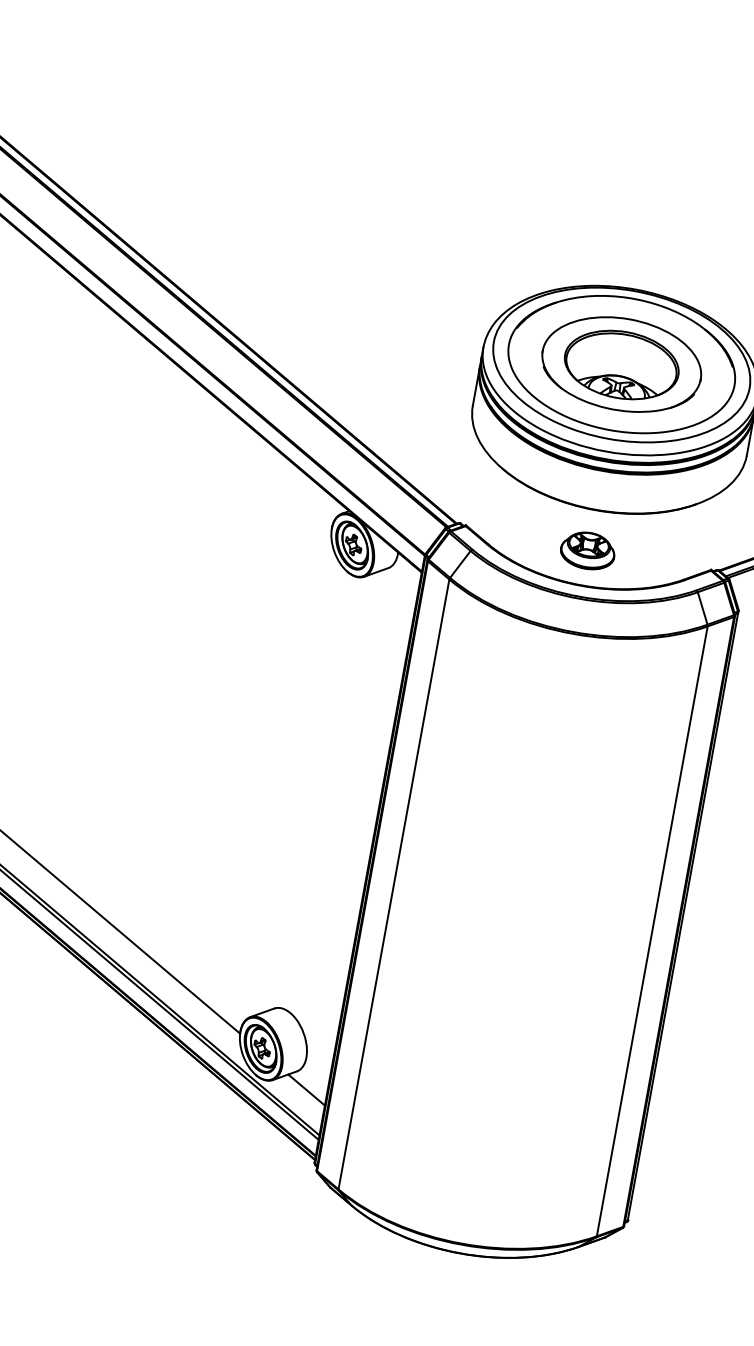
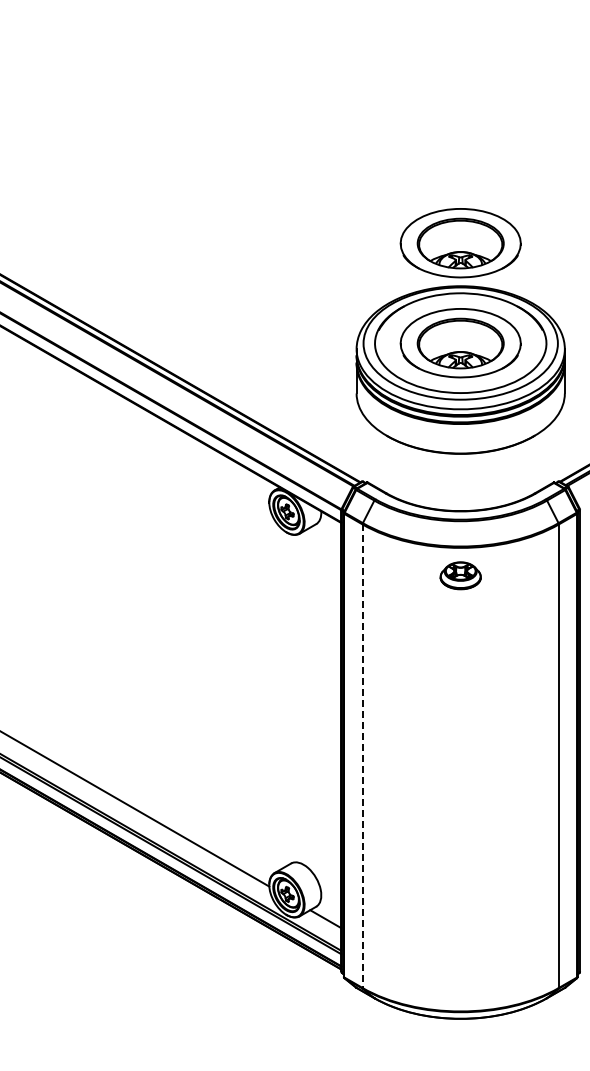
part: (645, 233) -> (460, 243), added
part: (587, 550) -> (460, 575), moved
line: (393, 884) -> (362, 756), solid -> dashed

